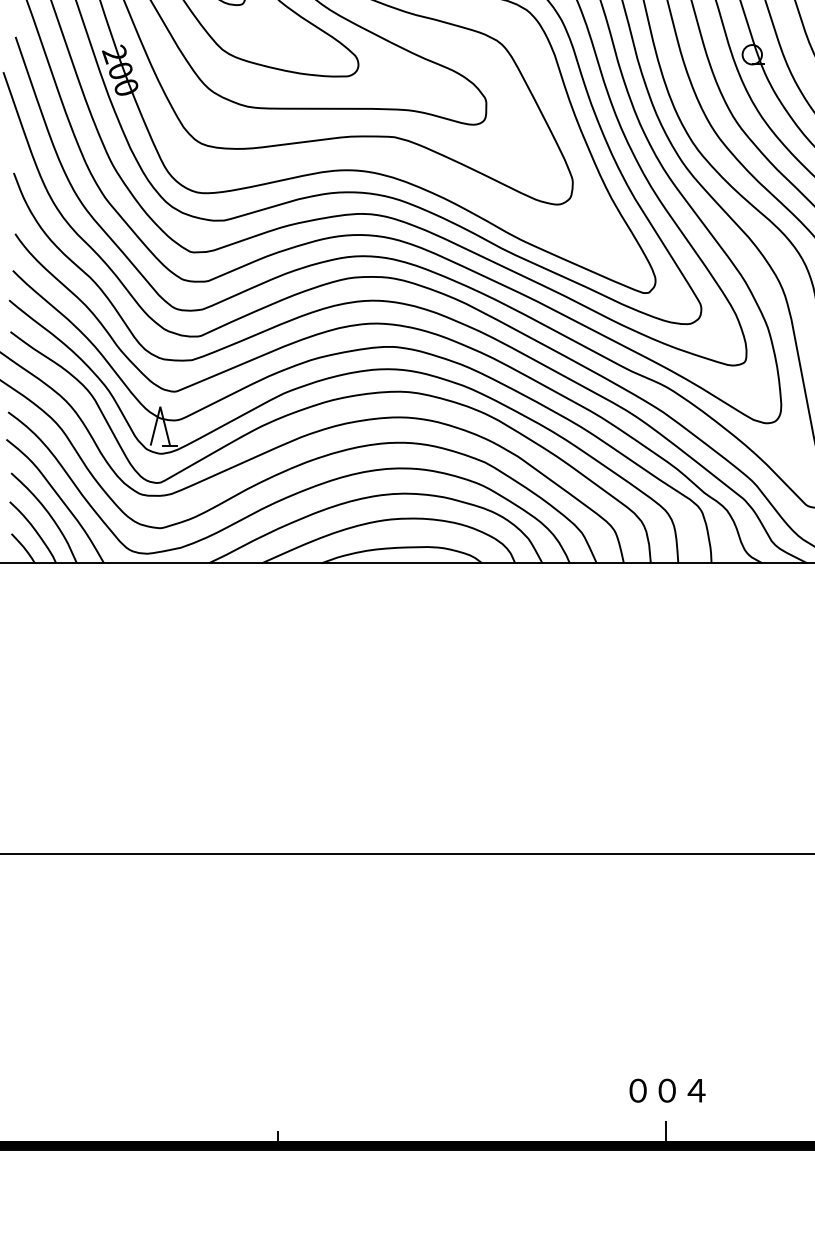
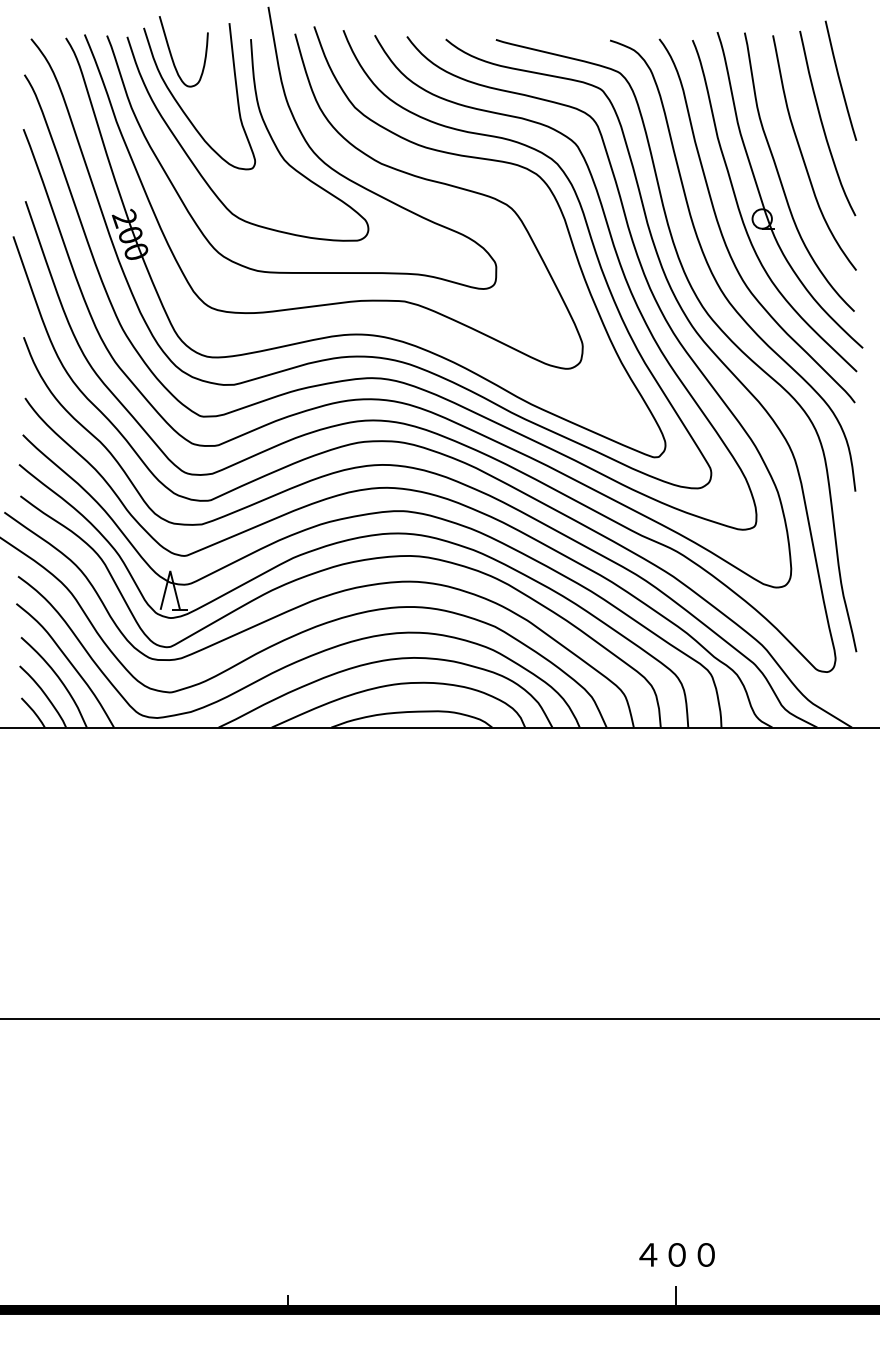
text: (638, 1090) -> (648, 1254), ０ -> ４
text: (696, 1090) -> (706, 1254), ４ -> ０

